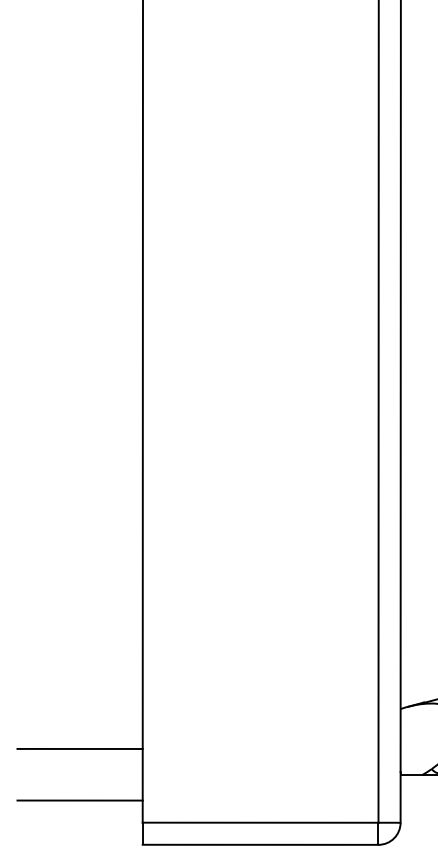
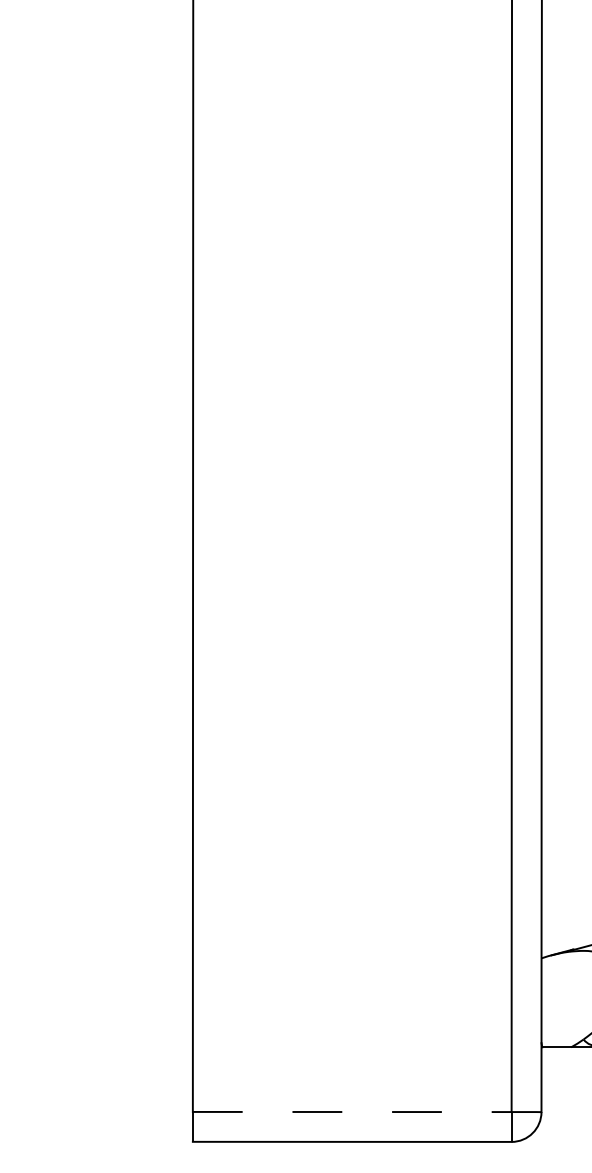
line: (79, 749) -> (107, 1012), removed
line: (79, 800) -> (107, 1082), removed
line: (260, 823) -> (352, 1112), solid -> dashed

